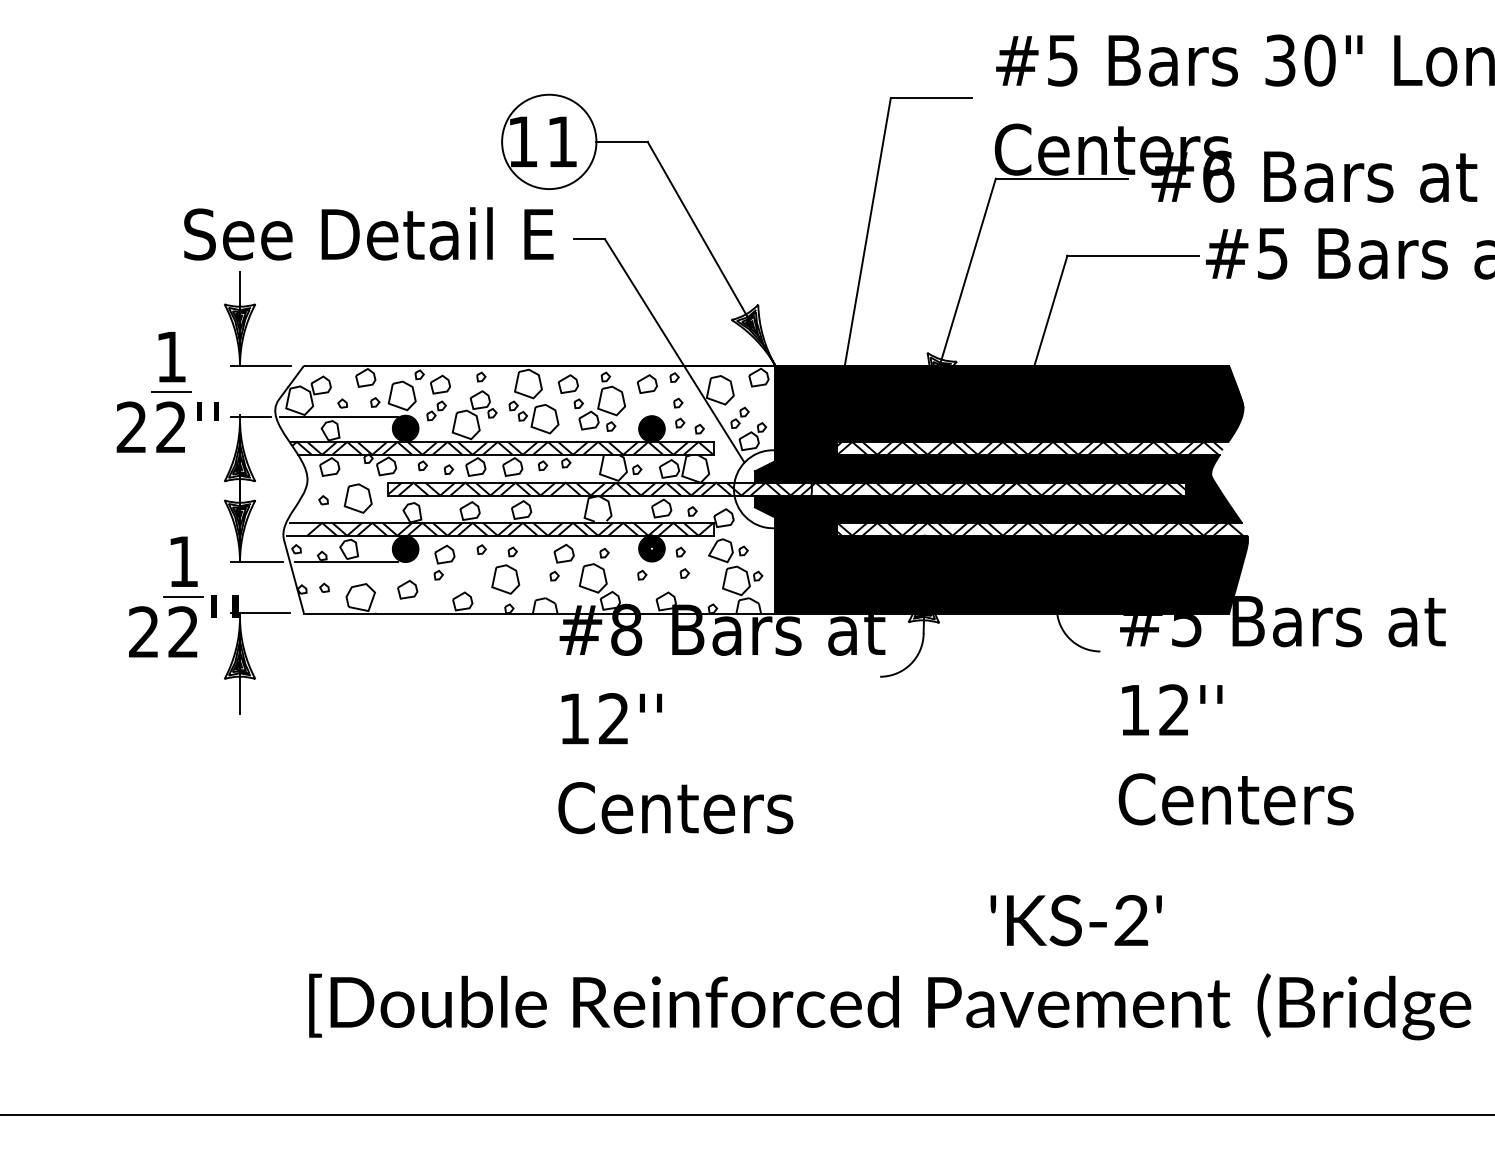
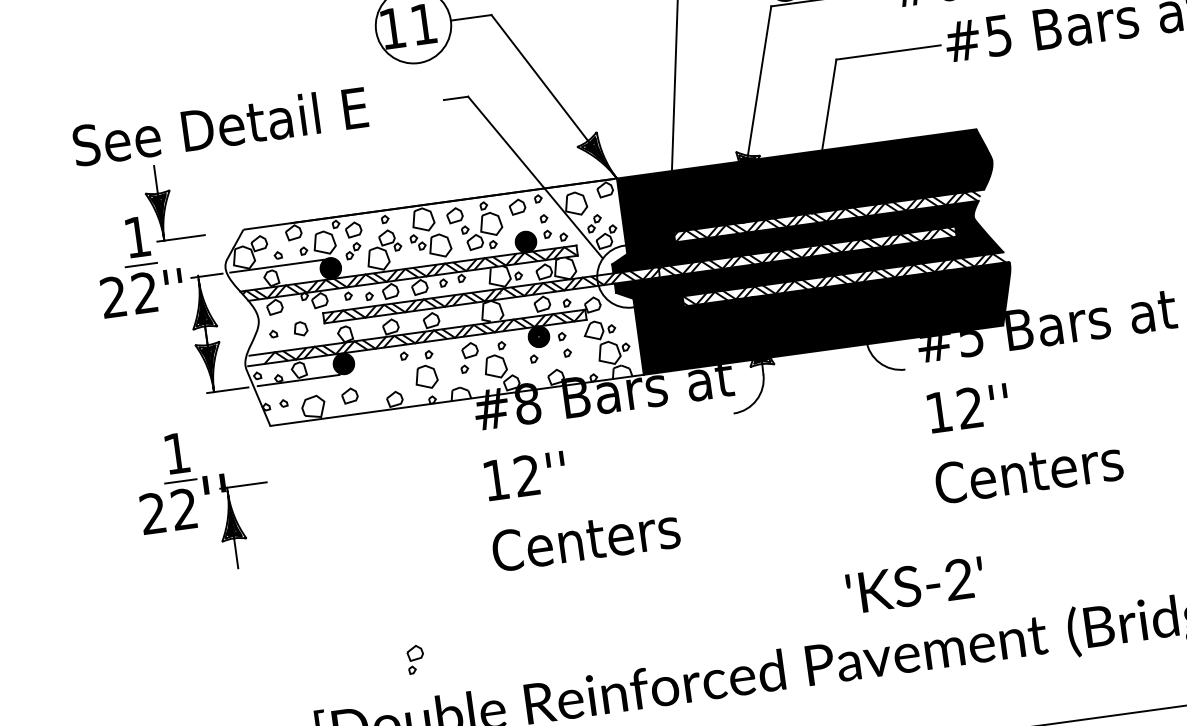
text: (368, 233) -> (220, 126), moved
part: (251, 315) -> (167, 199), moved
part: (357, 498) -> (300, 329), size x0.6
part: (444, 562) -> (415, 659), moved
part: (211, 617) -> (205, 494), moved

